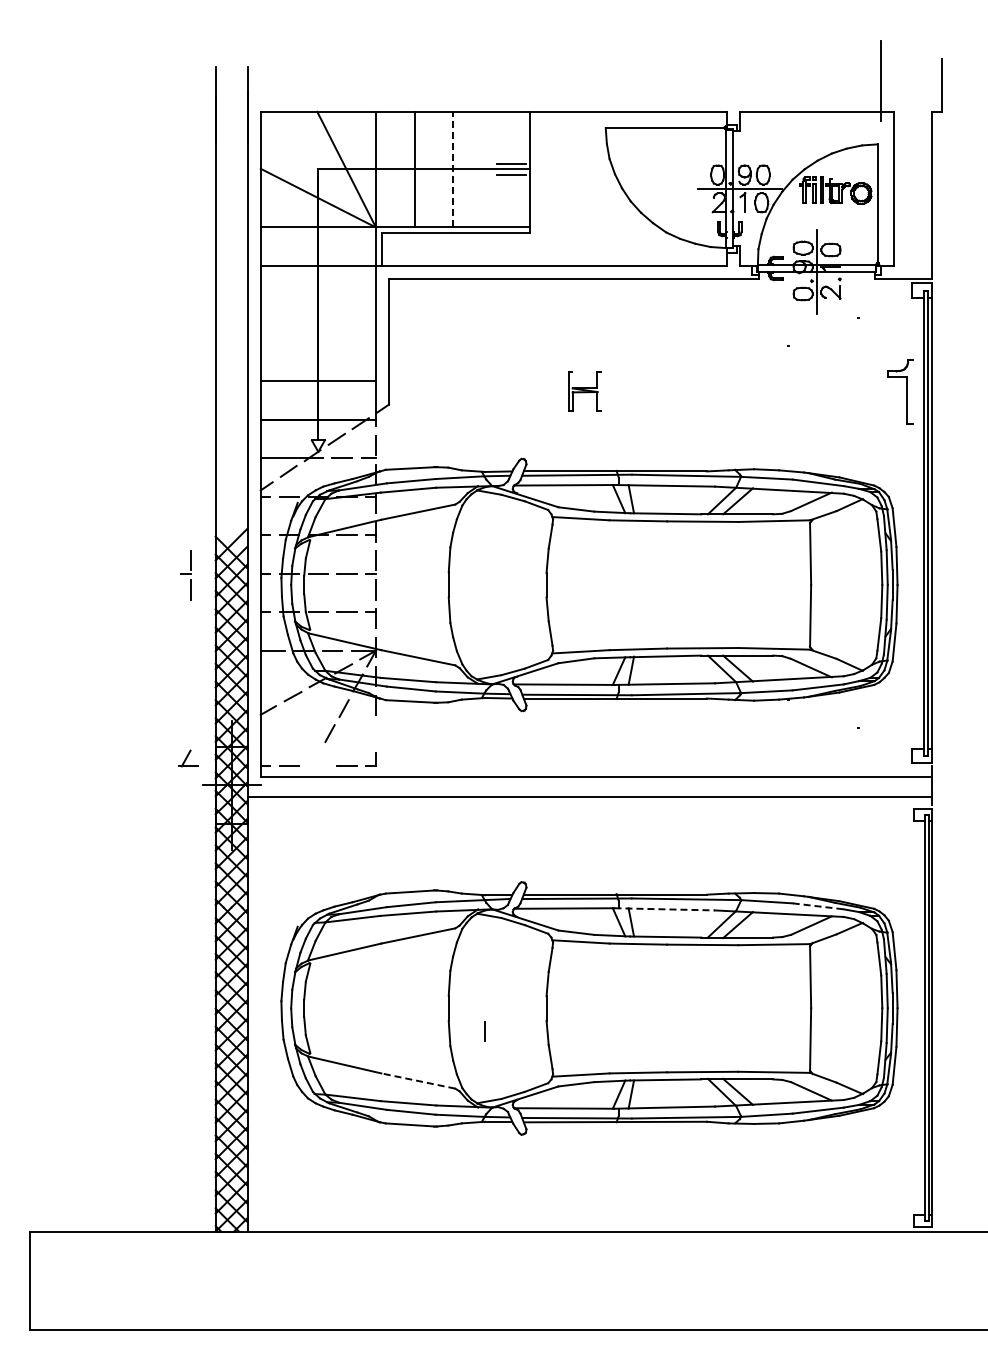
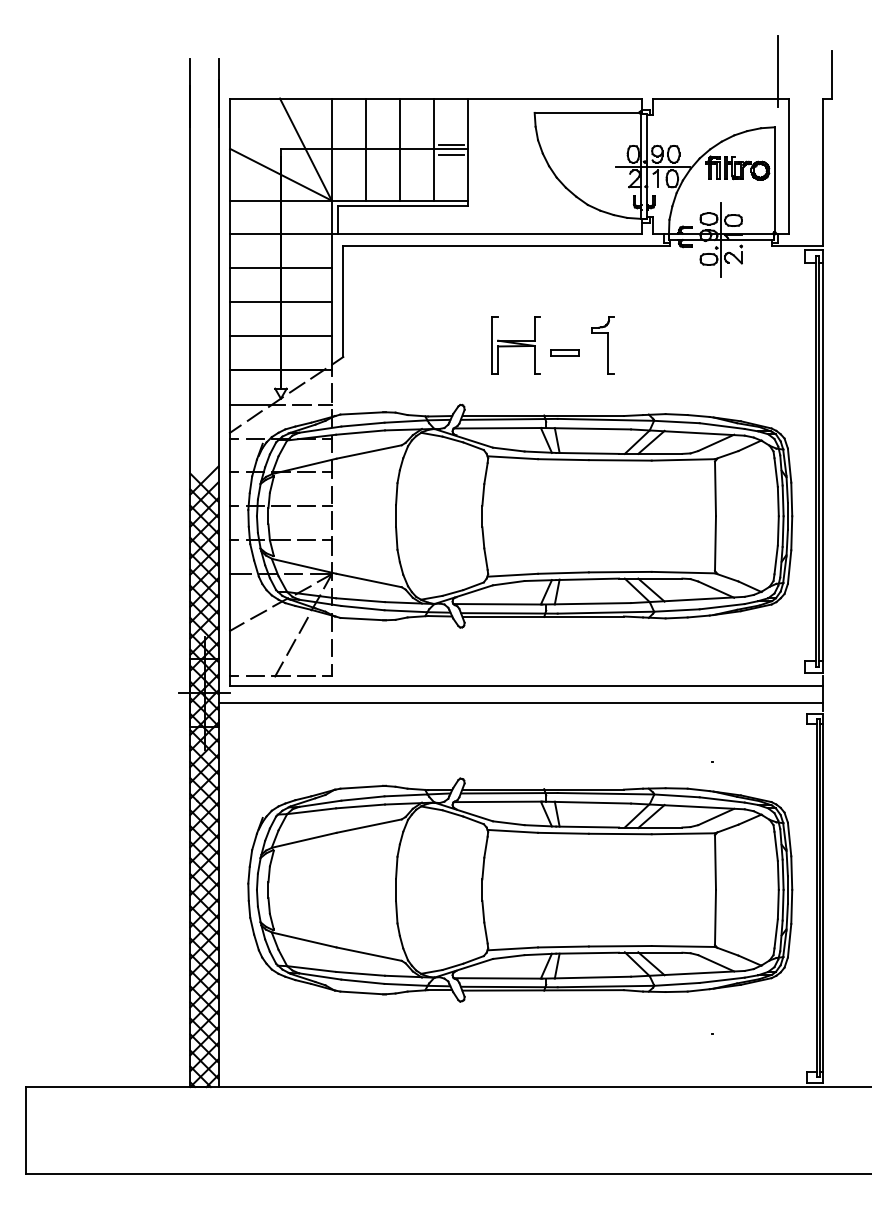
line: (453, 169) -> (400, 149), dashed -> solid
line: (491, 169) -> (433, 149), added
line: (317, 304) -> (280, 268), added
line: (317, 342) -> (280, 302), added
part: (584, 391) -> (515, 345), size x1.67
part: (900, 391) -> (602, 345), moved
part: (640, 399) -> (565, 352), added
part: (185, 575) -> (163, 507), removed
part: (188, 758) -> (281, 669), moved
line: (818, 906) -> (722, 800), dashed -> solid
line: (665, 909) -> (587, 802), dashed -> solid
line: (484, 1031) -> (331, 648), moved
line: (418, 1081) -> (369, 954), dashed -> solid

